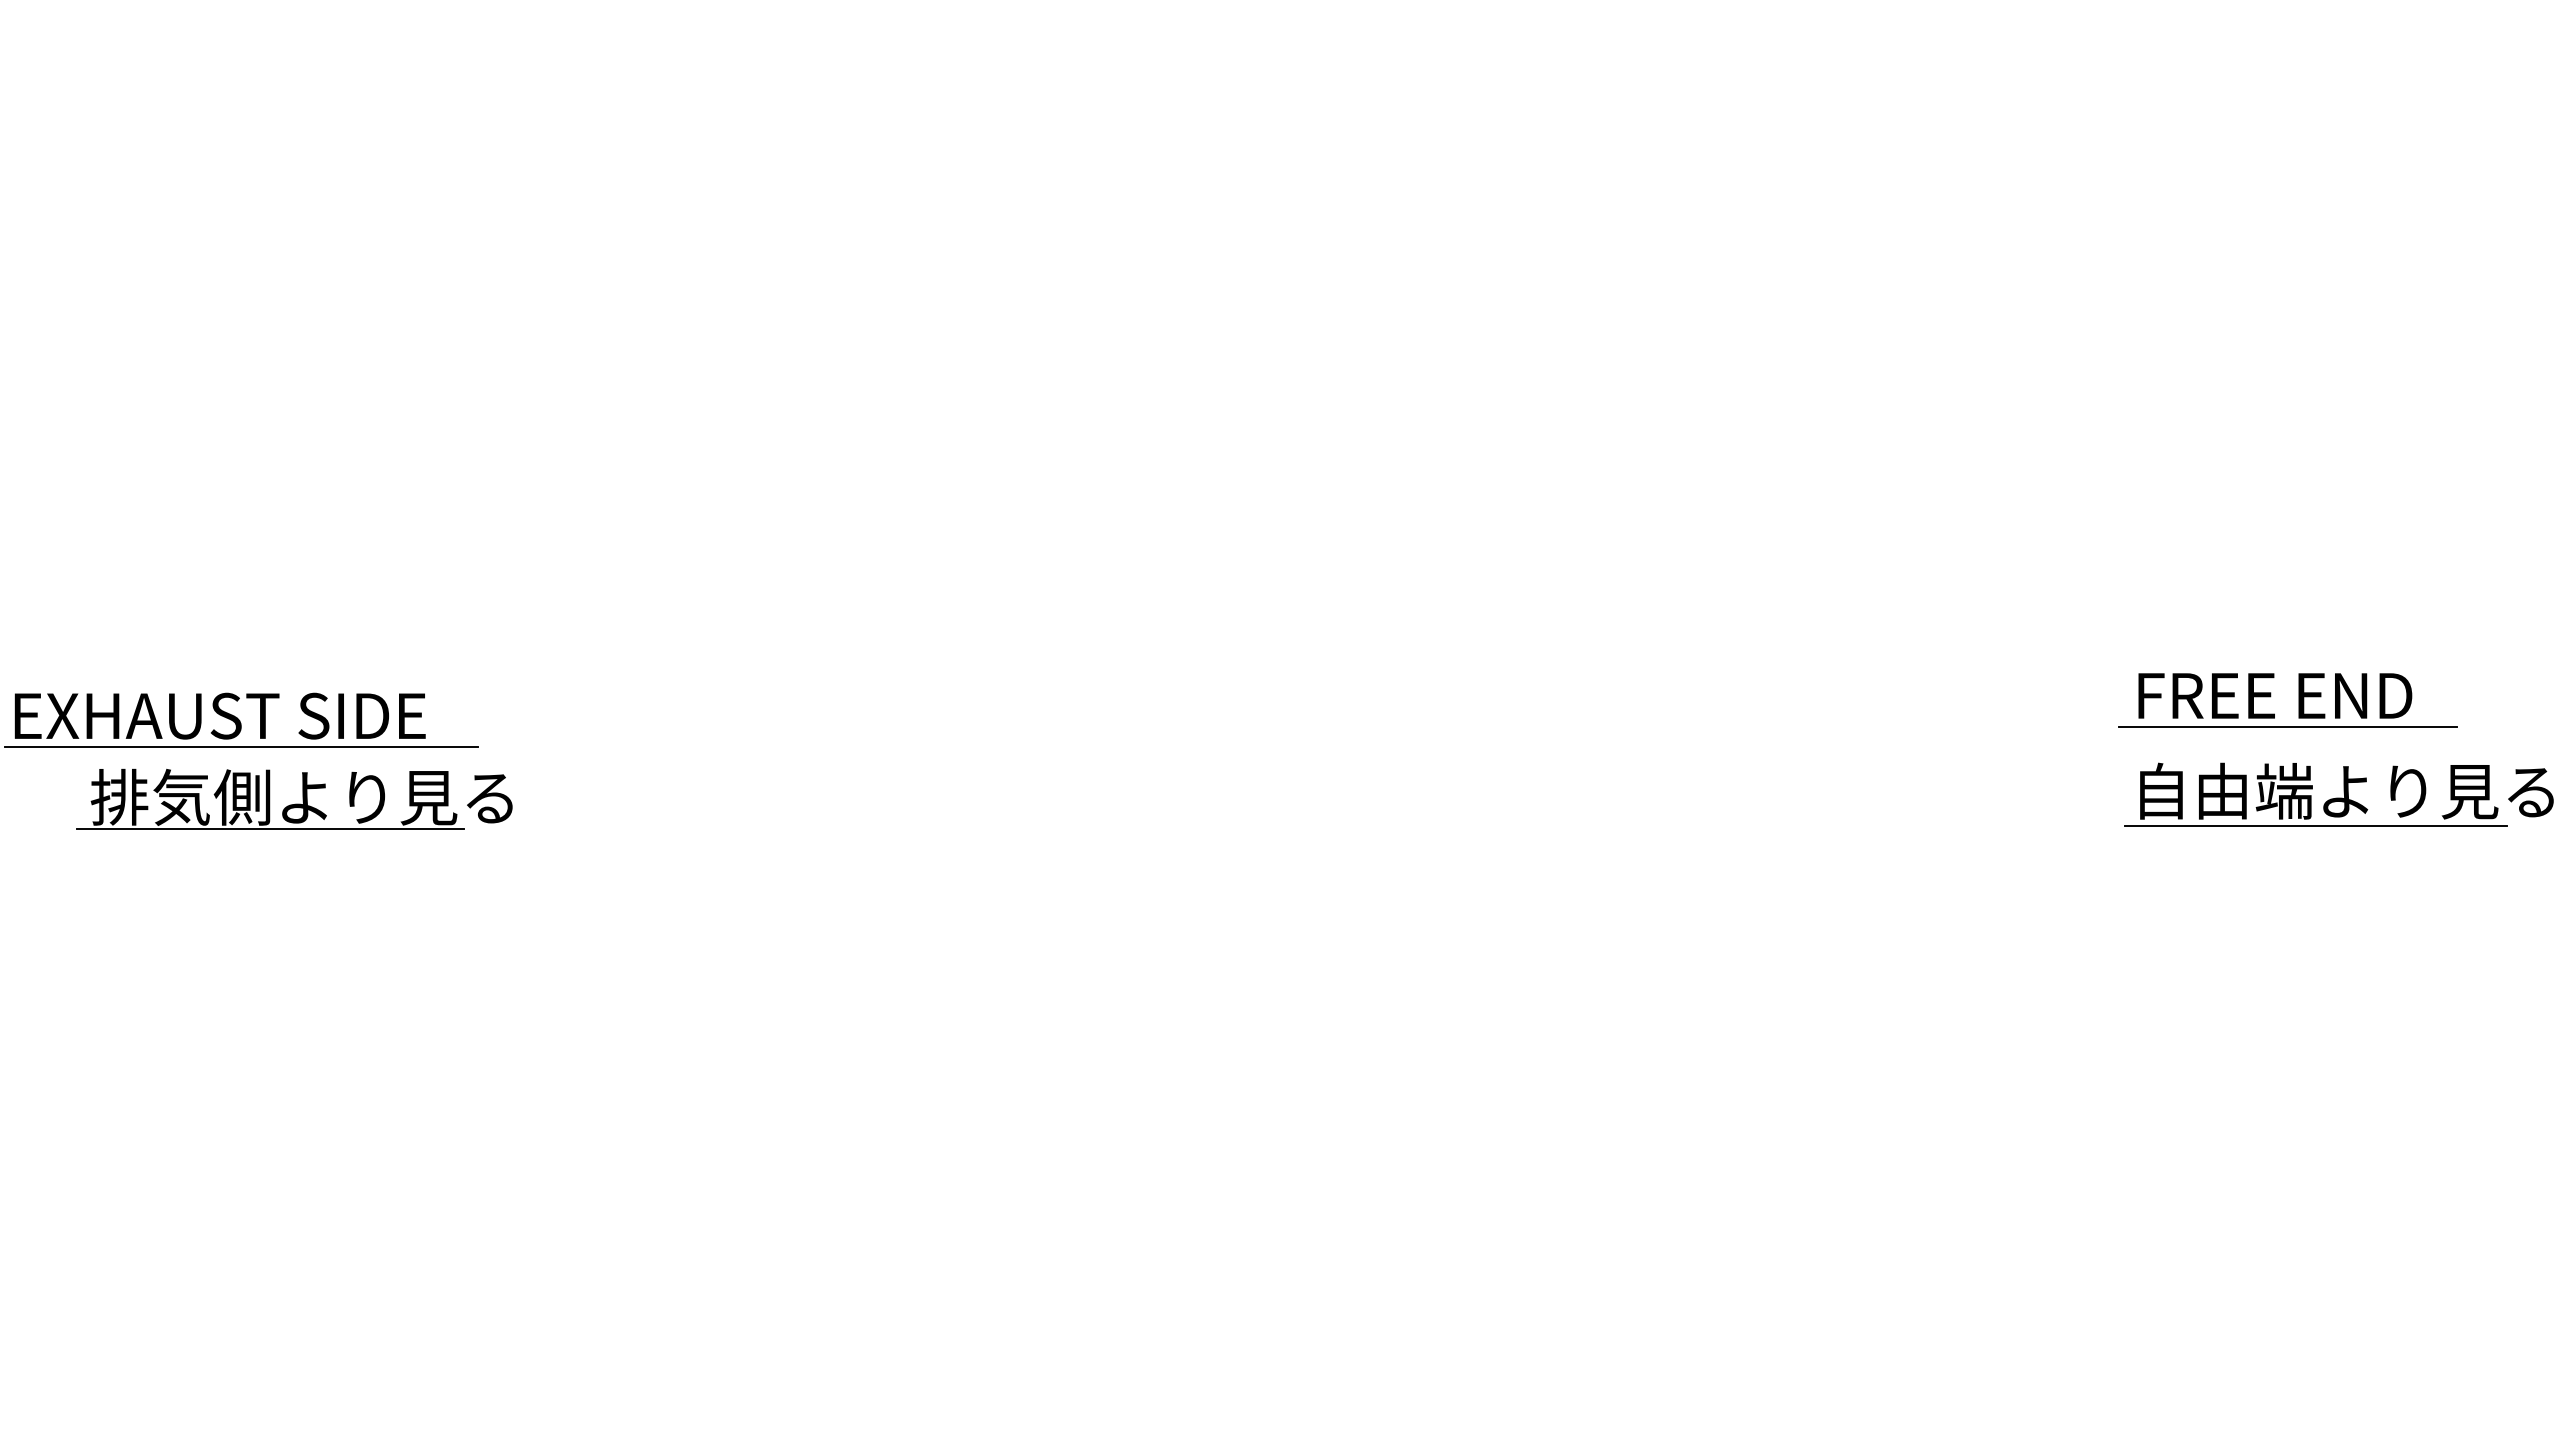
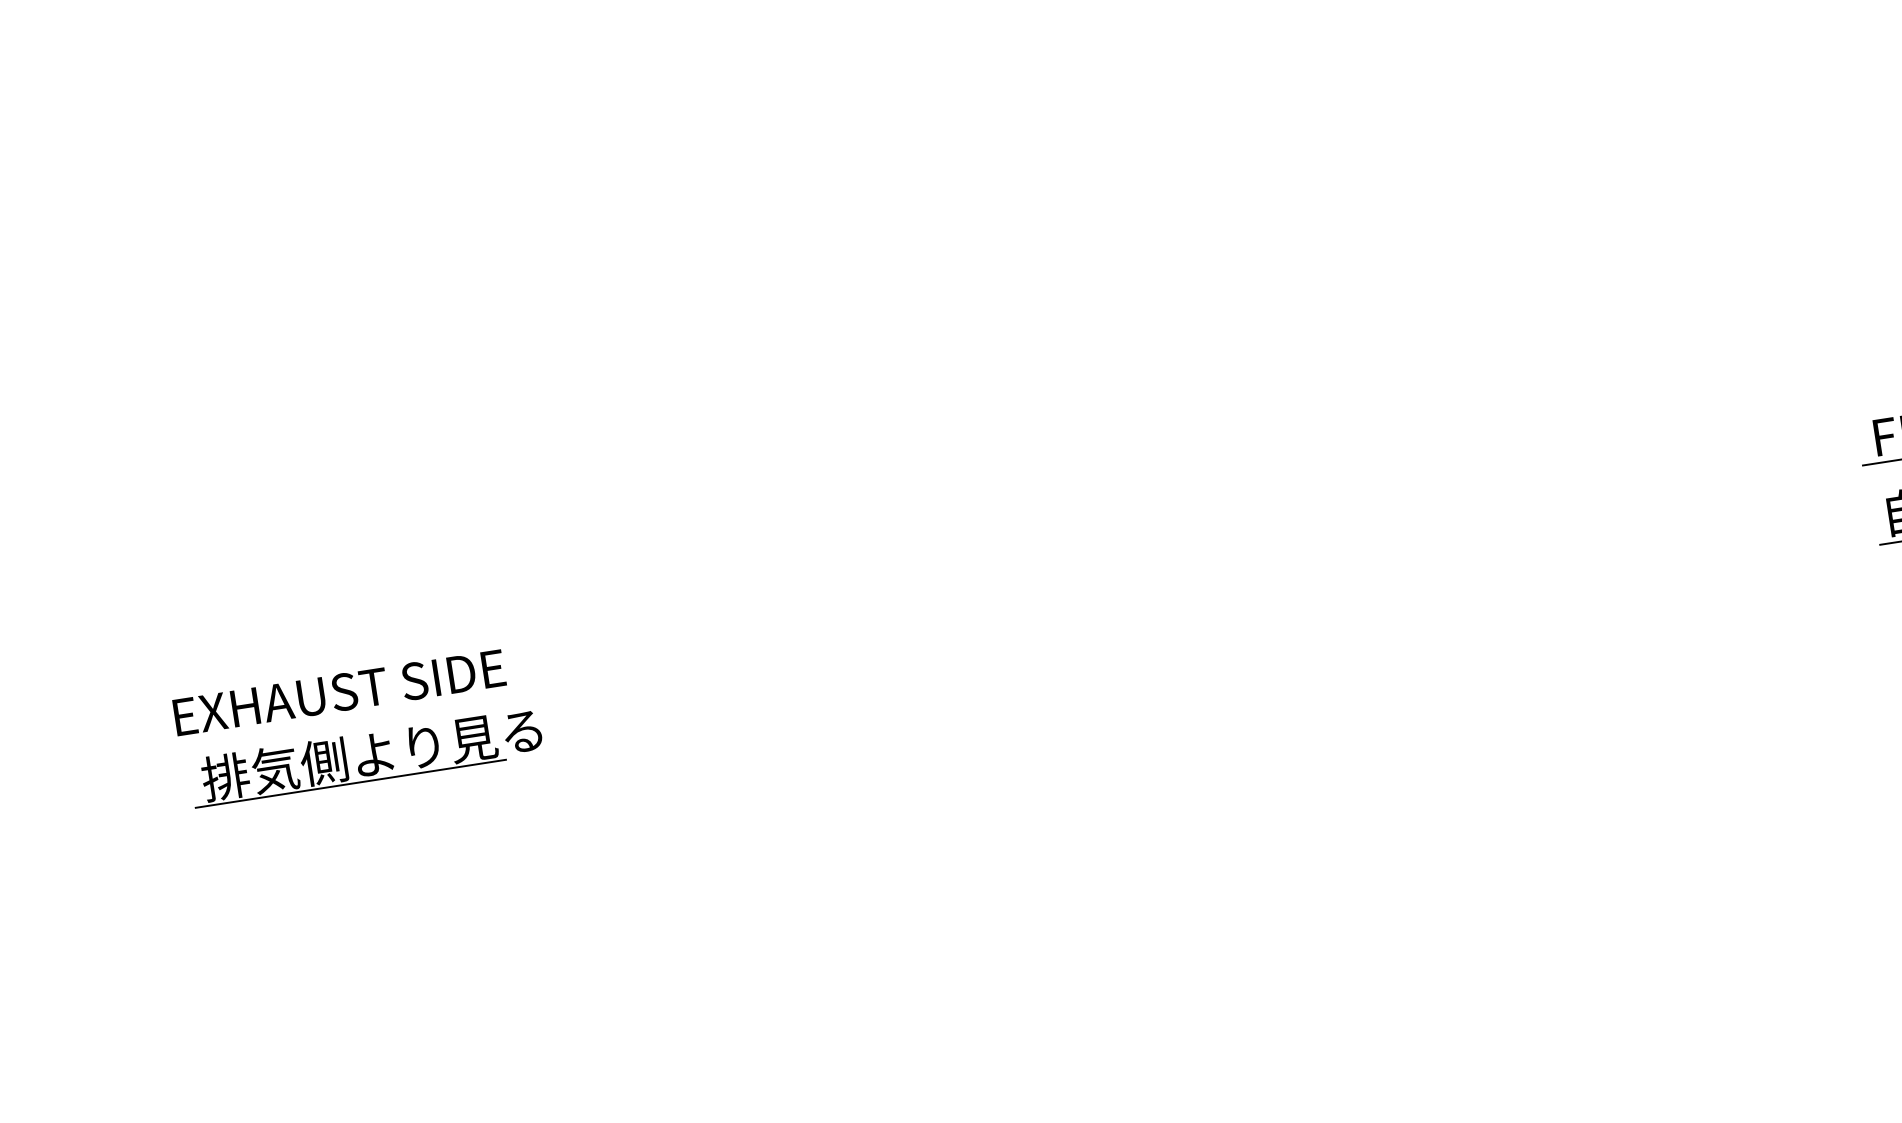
line: (241, 747) -> (360, 715), removed
part: (294, 798) -> (366, 756), moved

